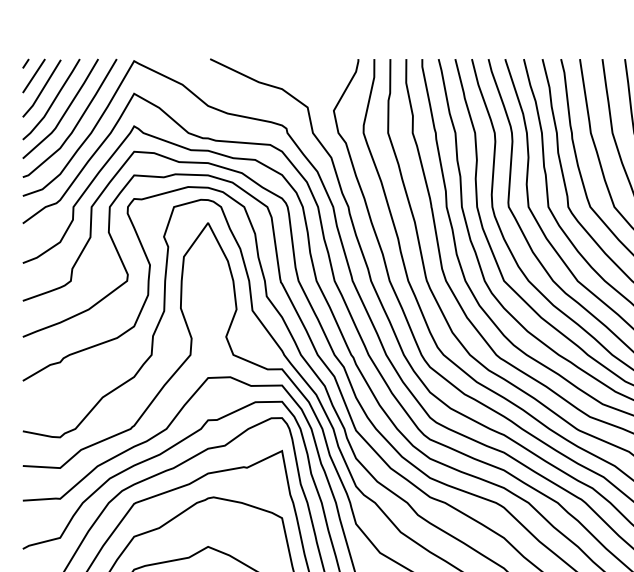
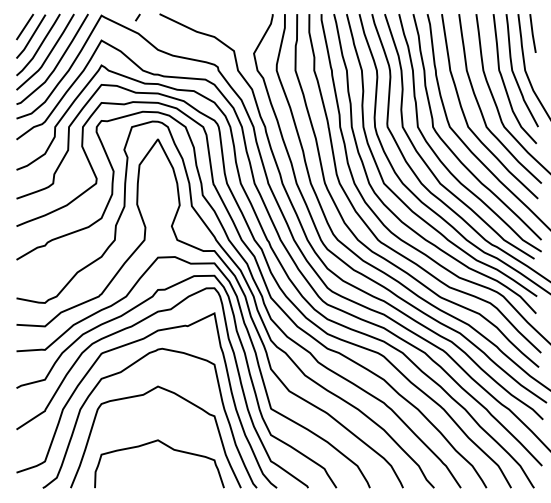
line: (25, 63) -> (137, 17), moved

